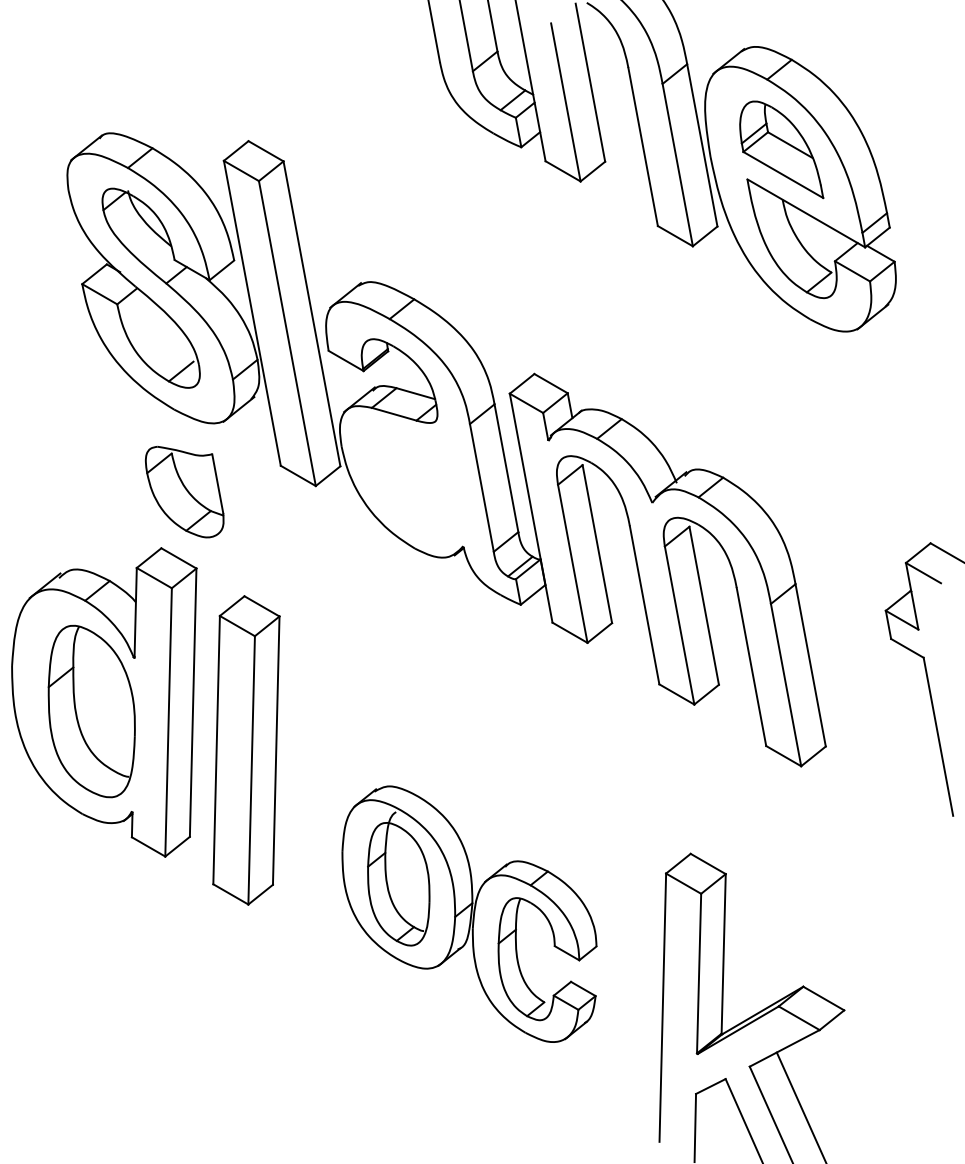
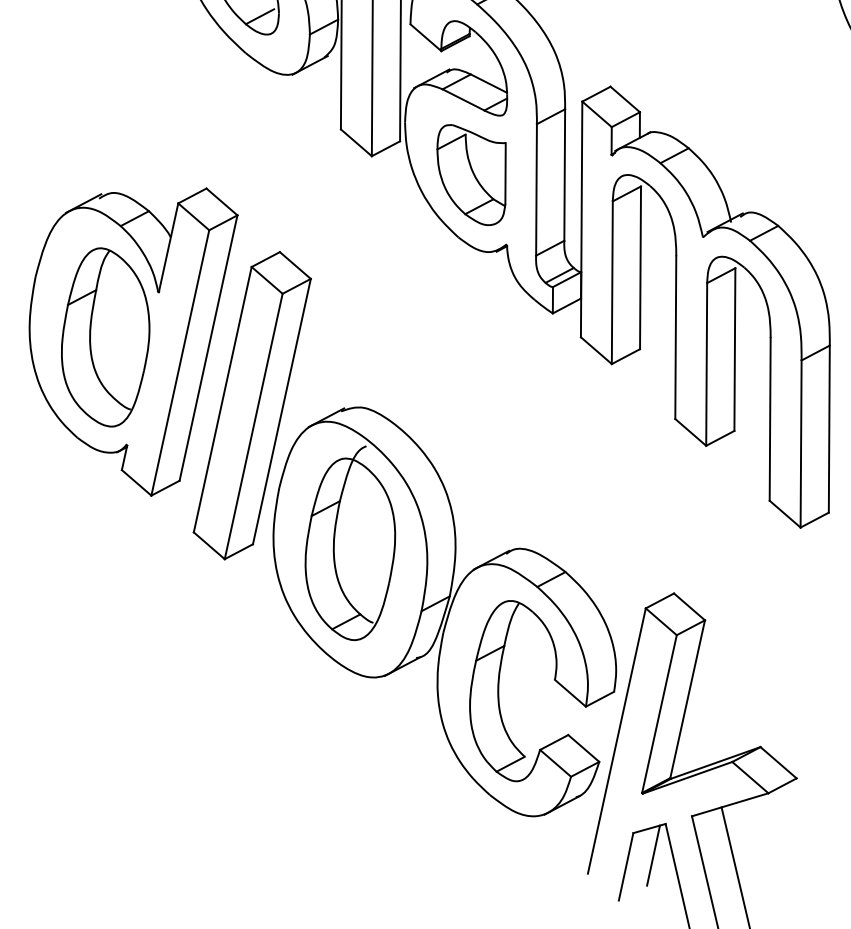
part: (184, 491) -> (471, 174), moved
part: (469, 913) -> (442, 610), size x1.43
line: (719, 1111) -> (653, 855), added

